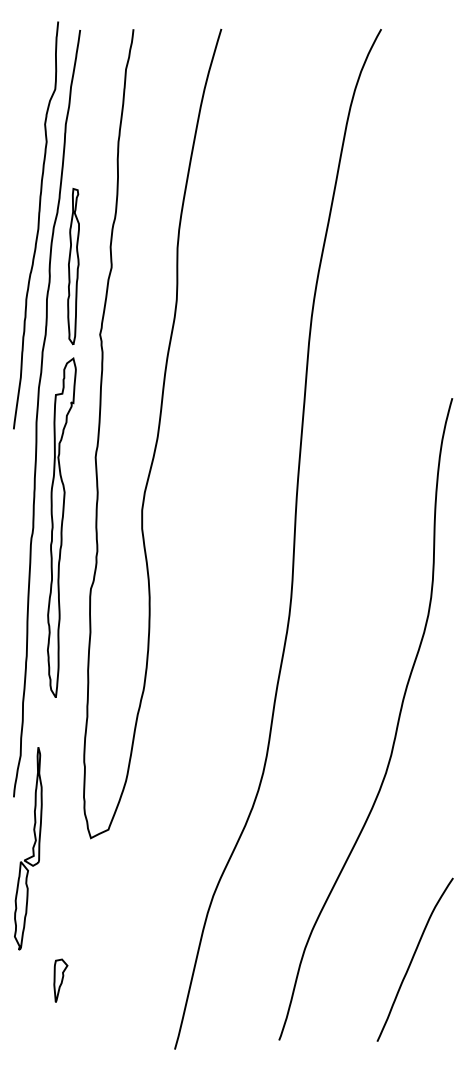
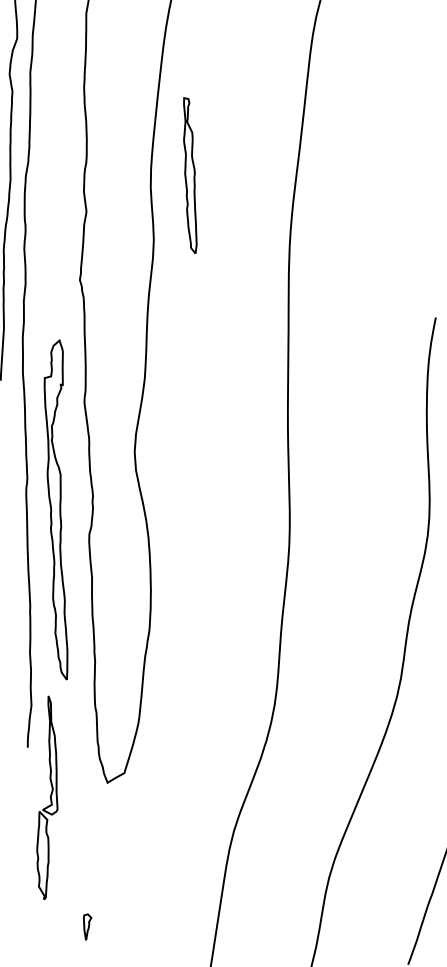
part: (73, 266) -> (189, 175), moved
part: (61, 527) -> (60, 509), moved
part: (60, 980) -> (87, 926), size x0.6

